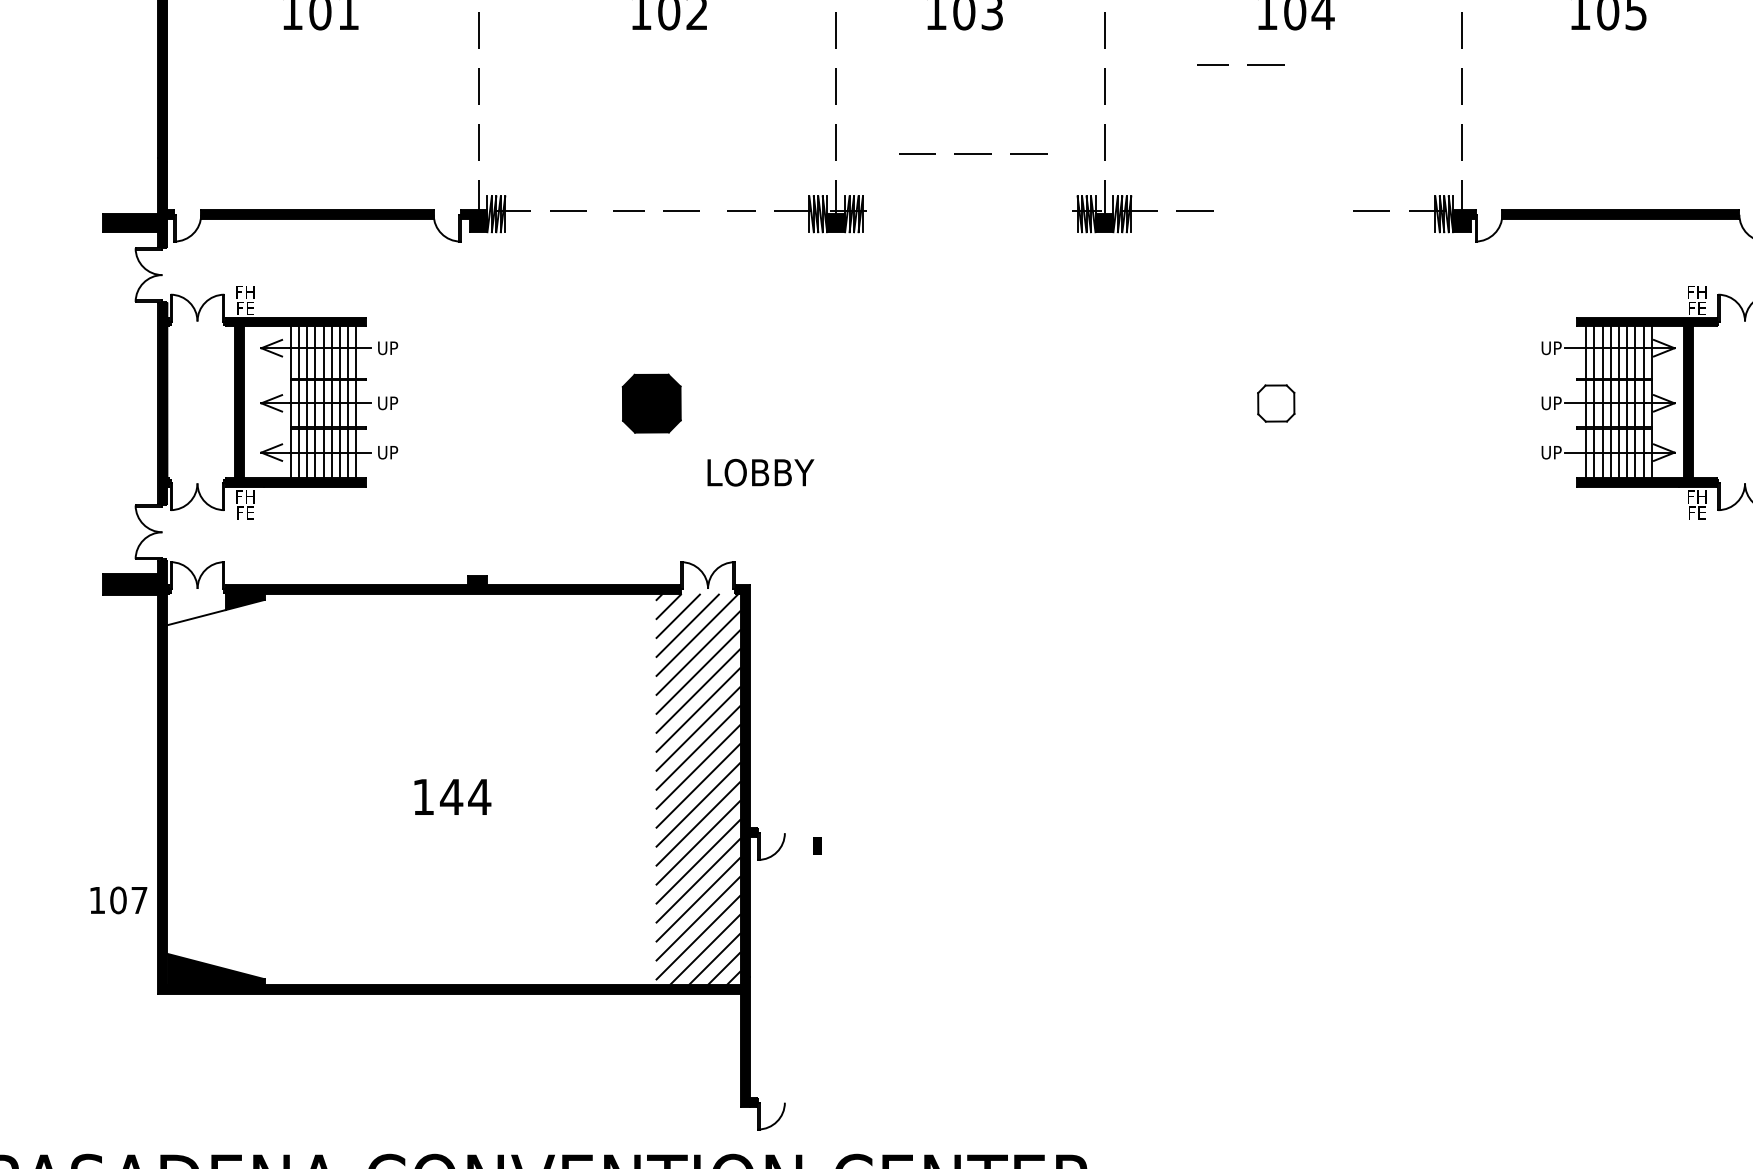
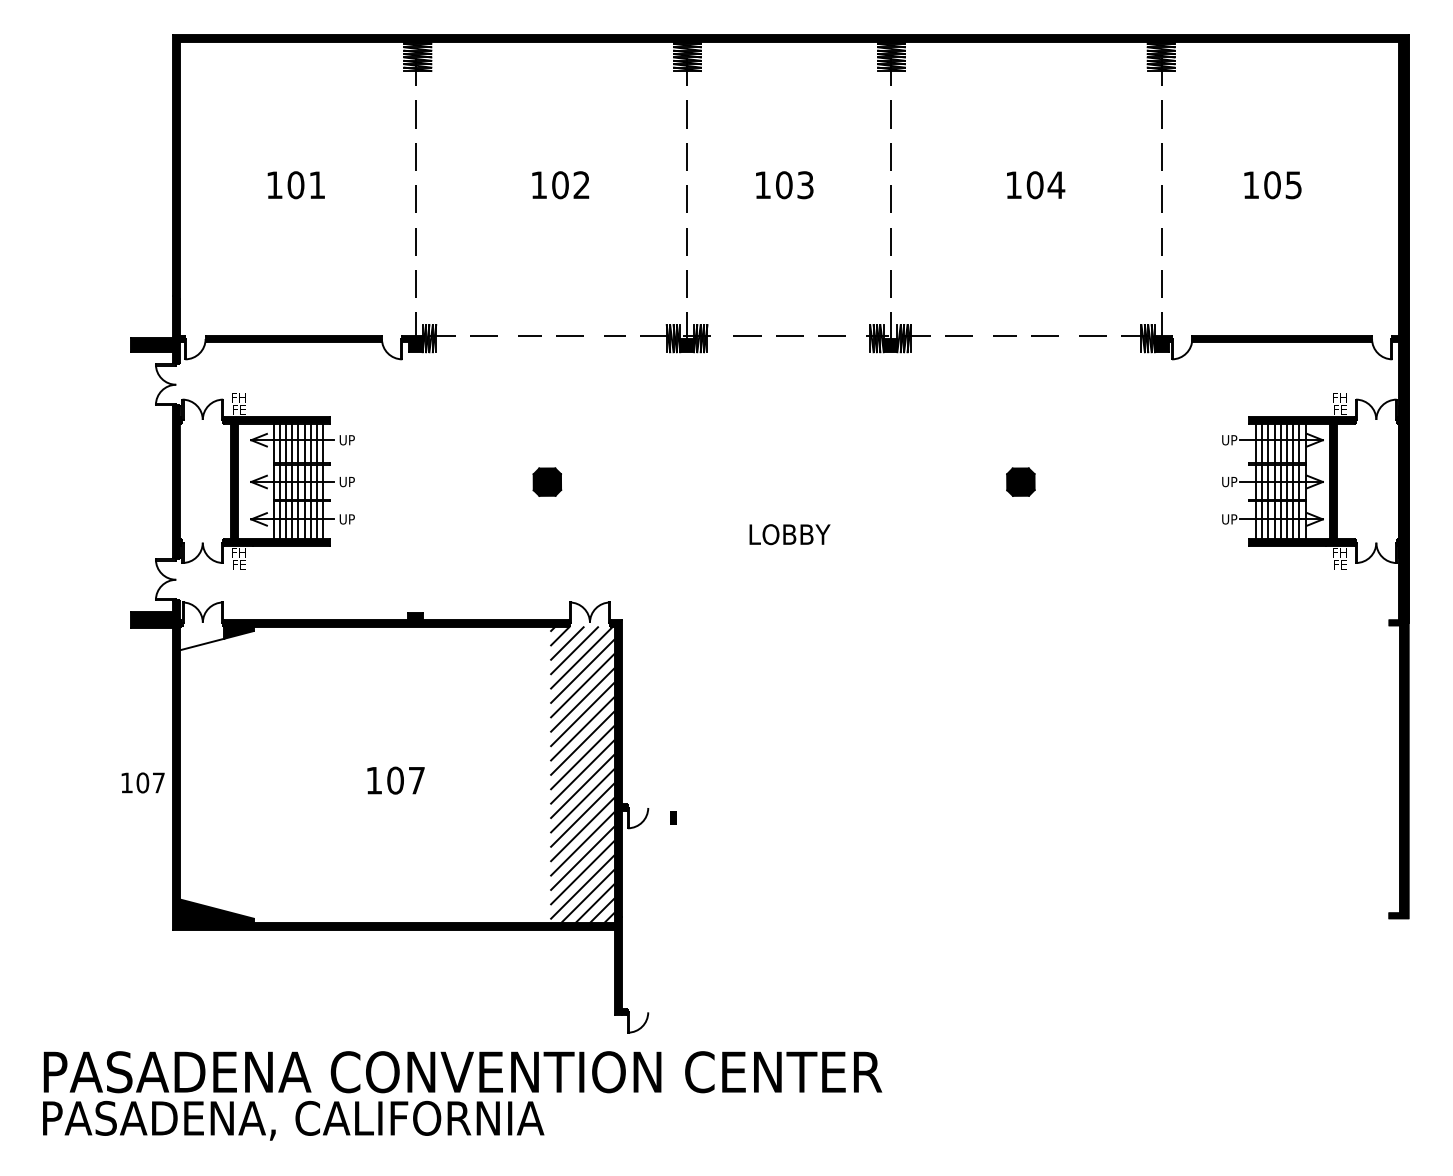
line: (1248, 63) -> (1031, 335), moved
line: (972, 153) -> (789, 335), moved
part: (652, 402) -> (547, 481), size x0.62
fill: (1275, 402) -> (1020, 481), added
text: (760, 472) -> (789, 534), moved
text: (464, 796) -> (405, 780), 144 -> 107
text: (117, 899) -> (142, 782), moved

